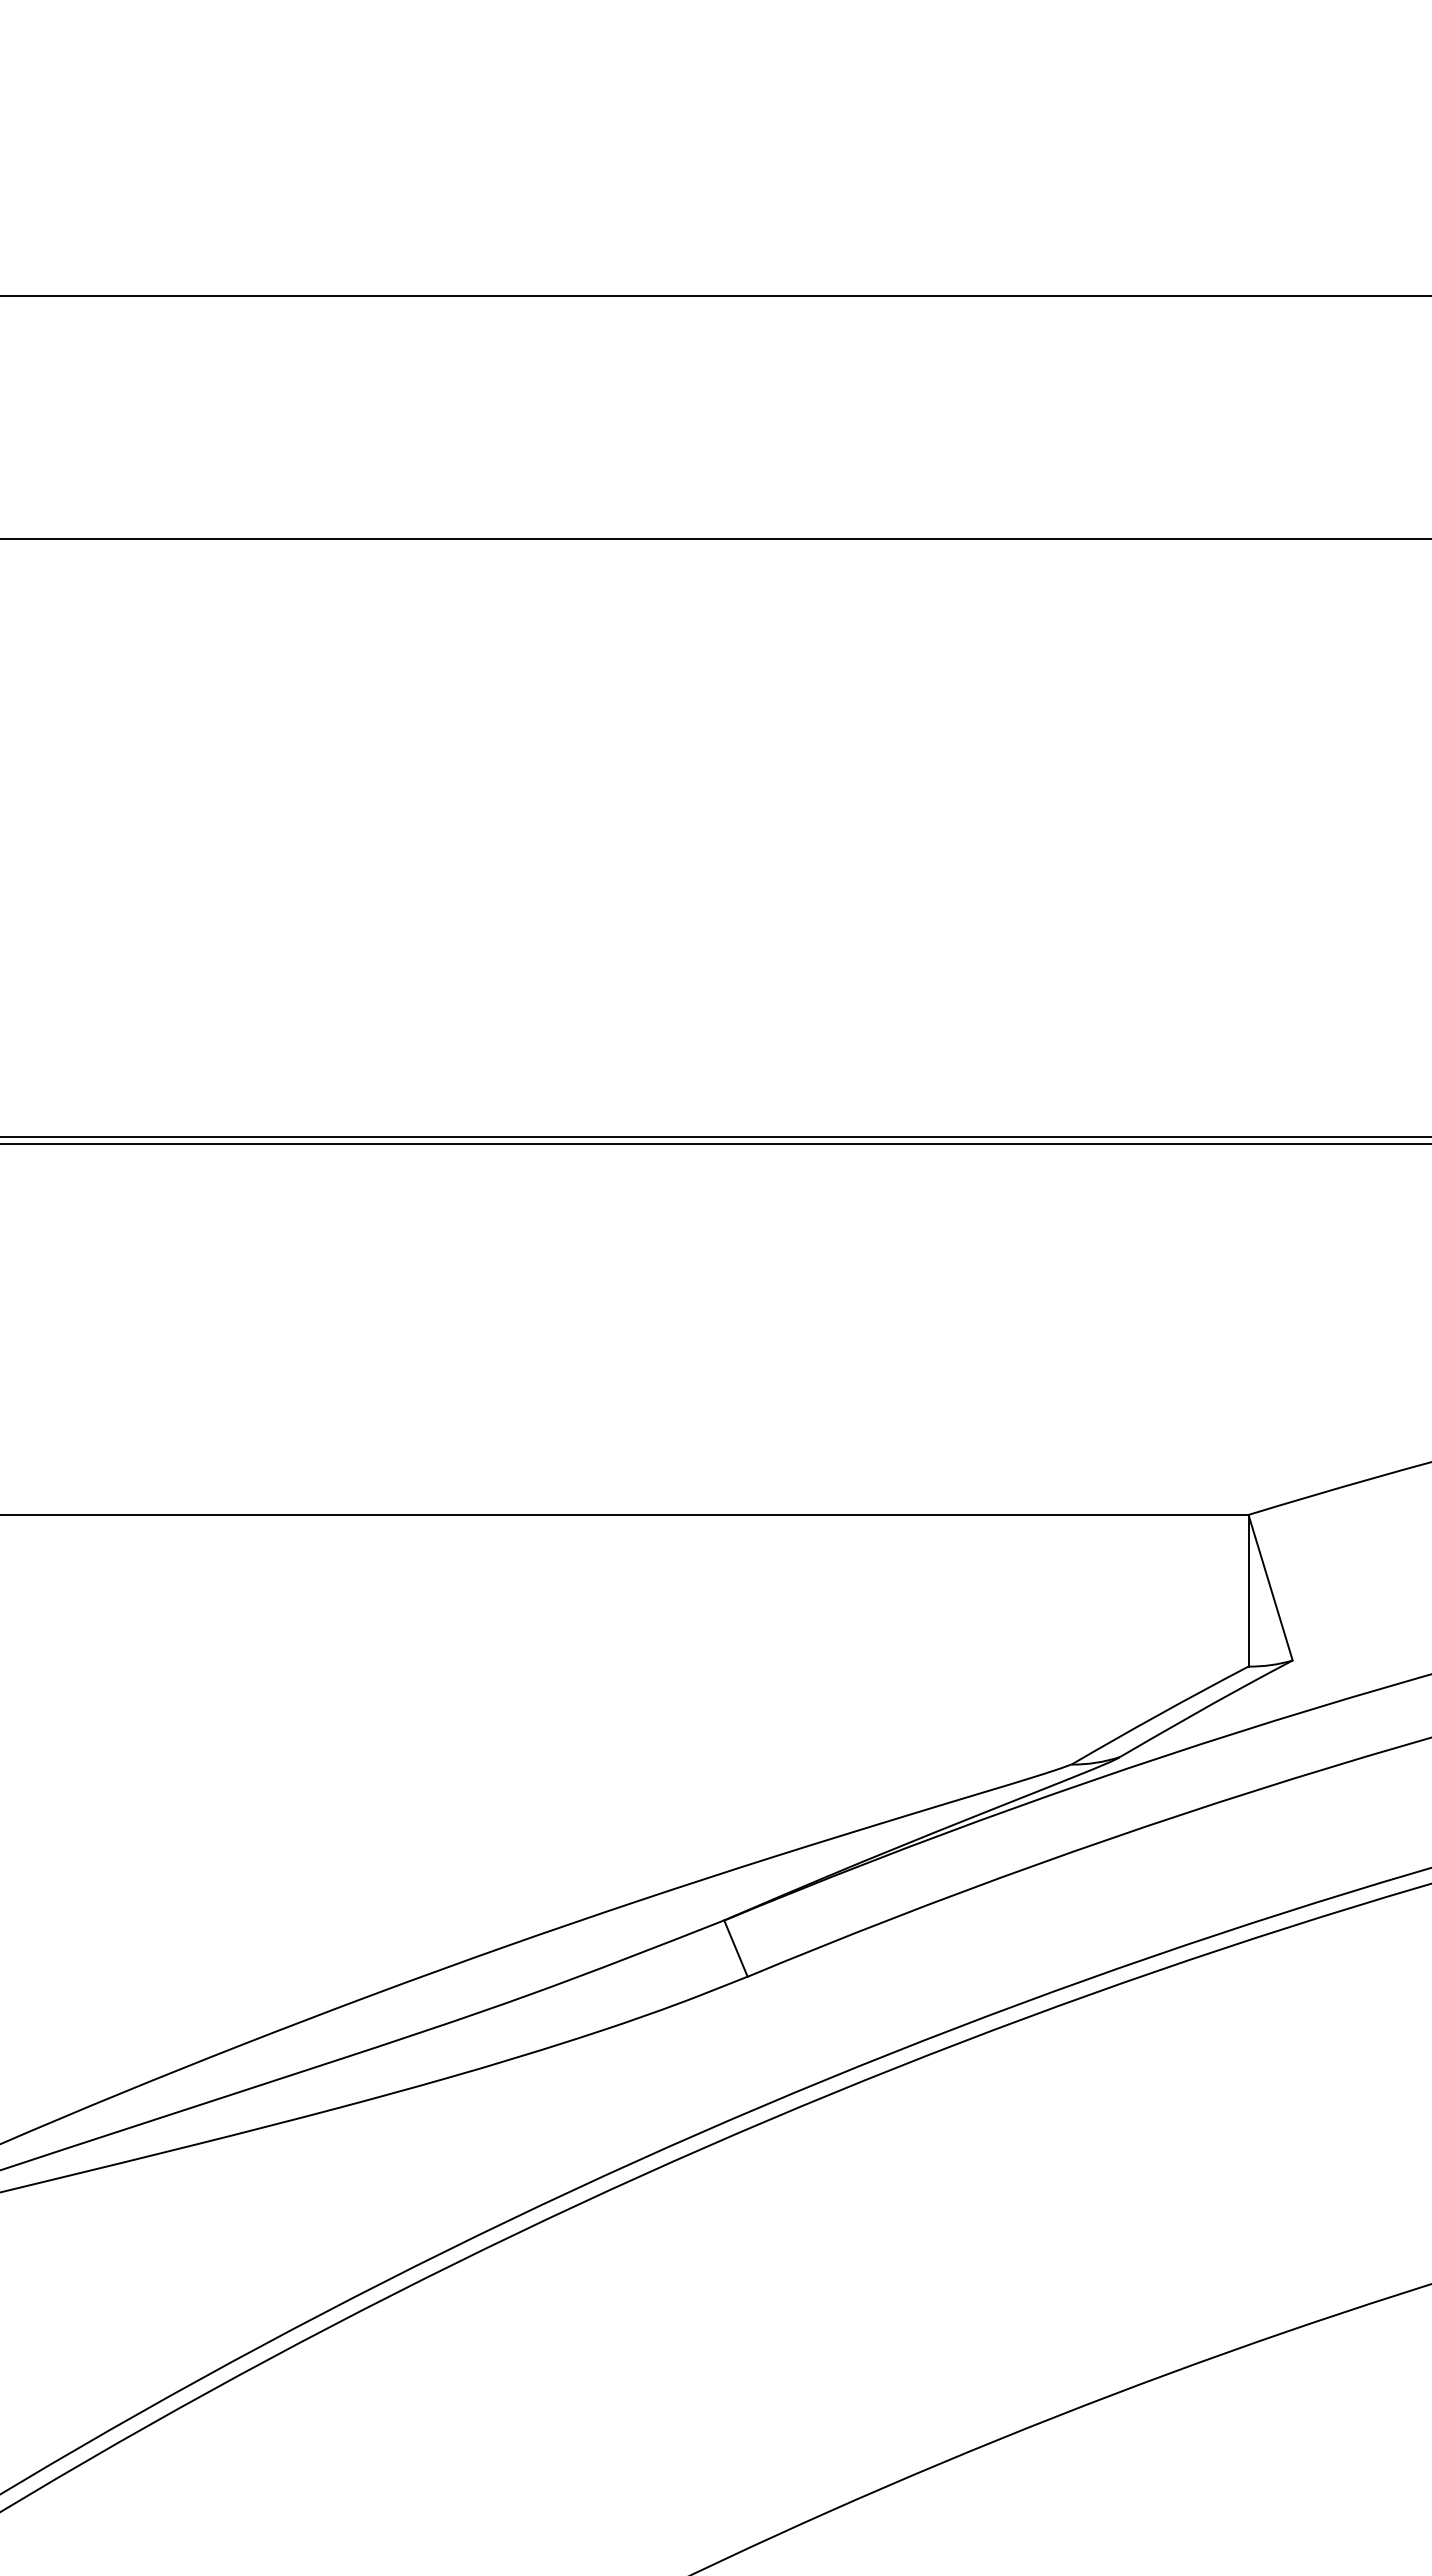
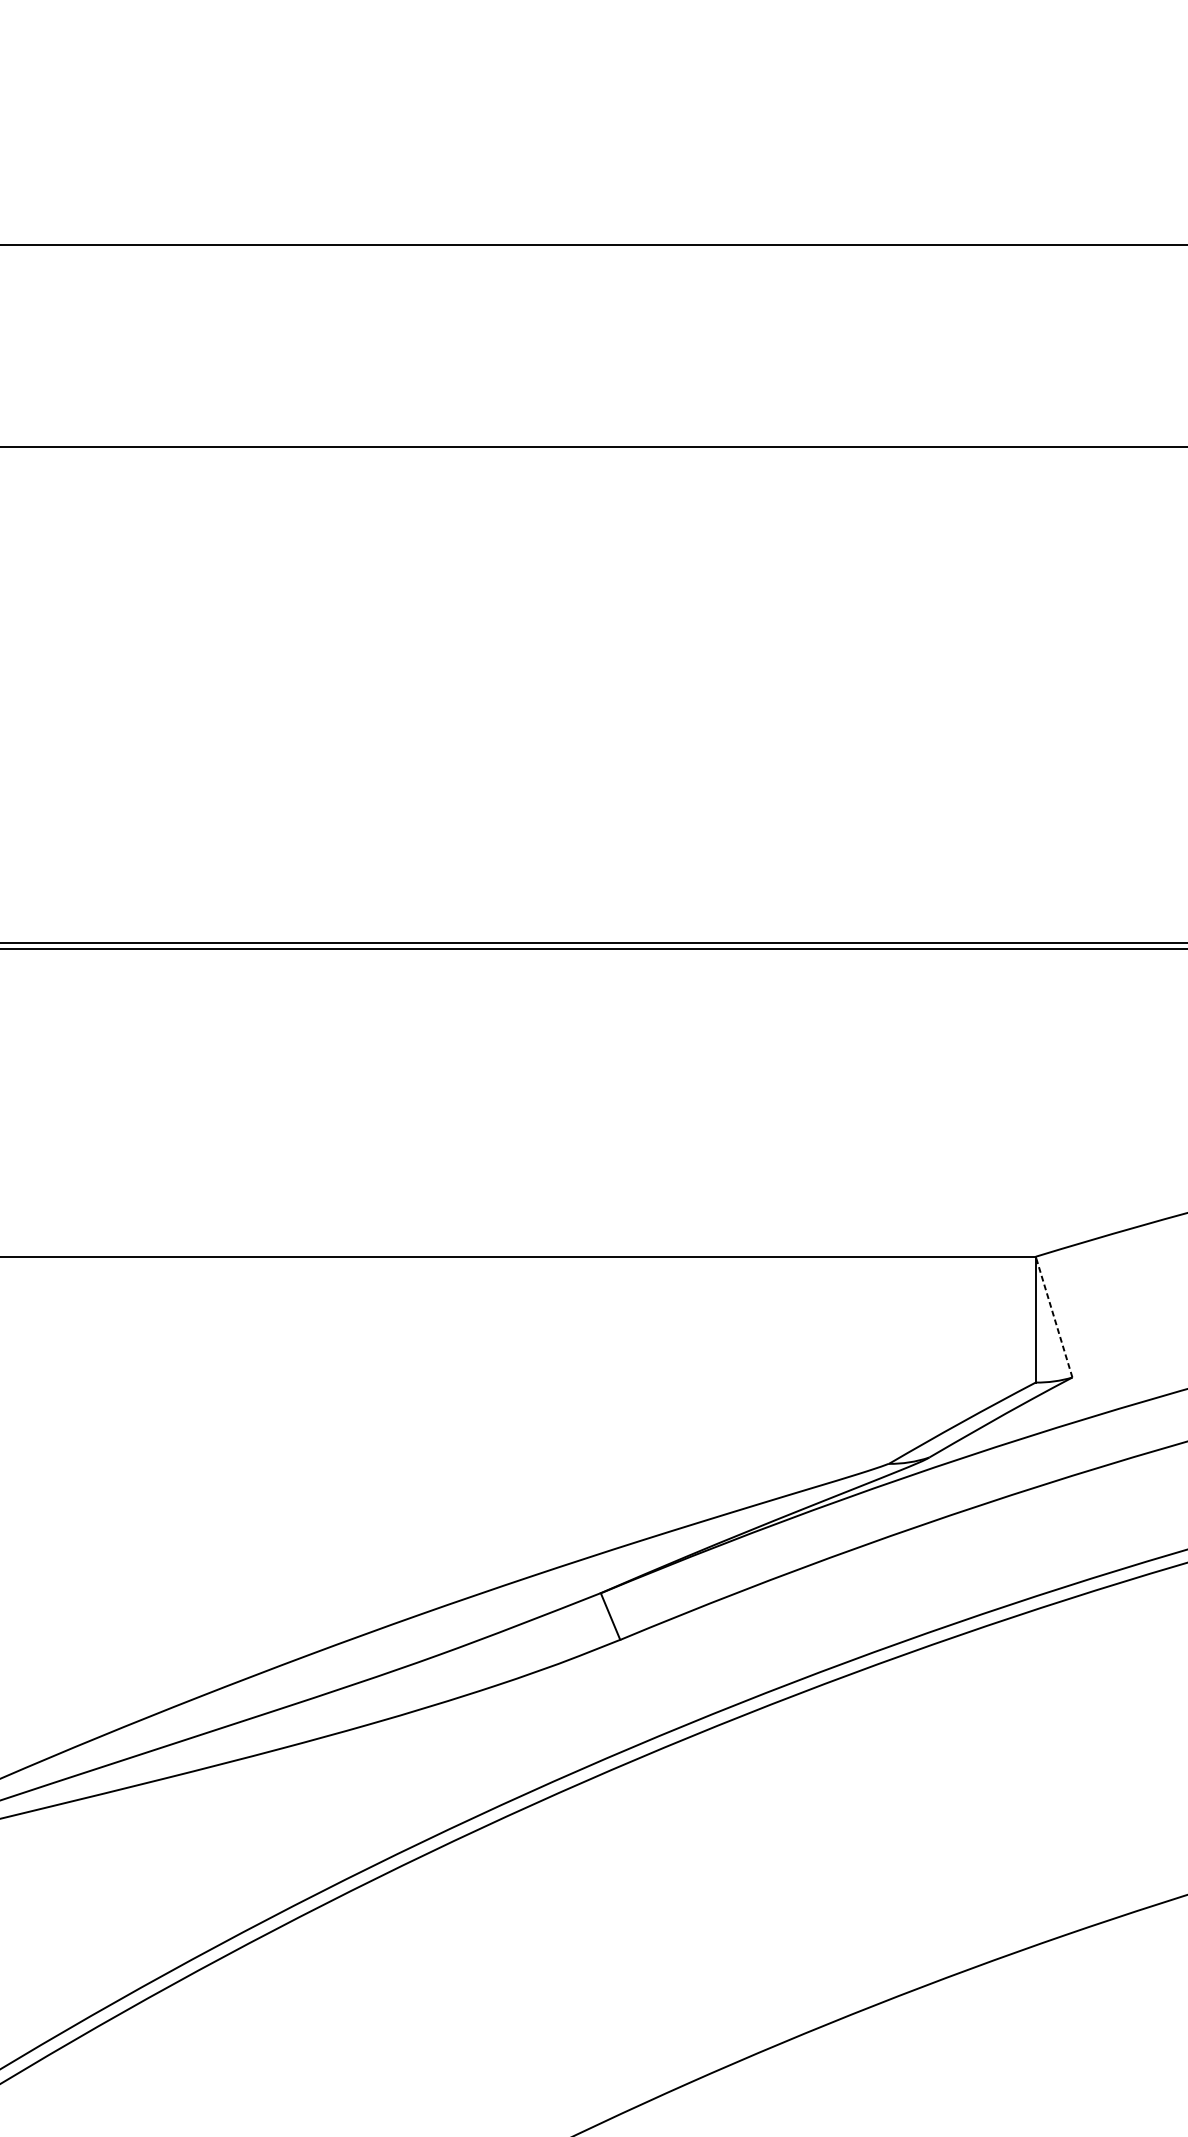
line: (1270, 1587) -> (1054, 1316), solid -> dashed

